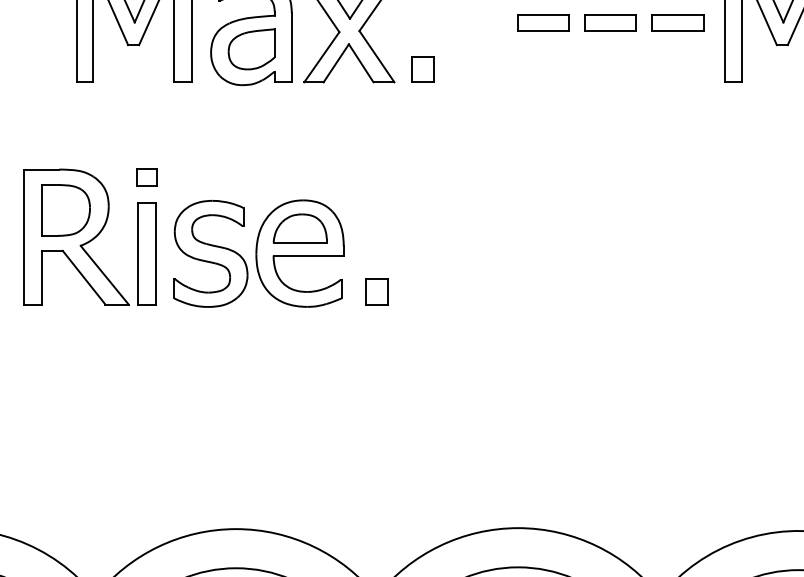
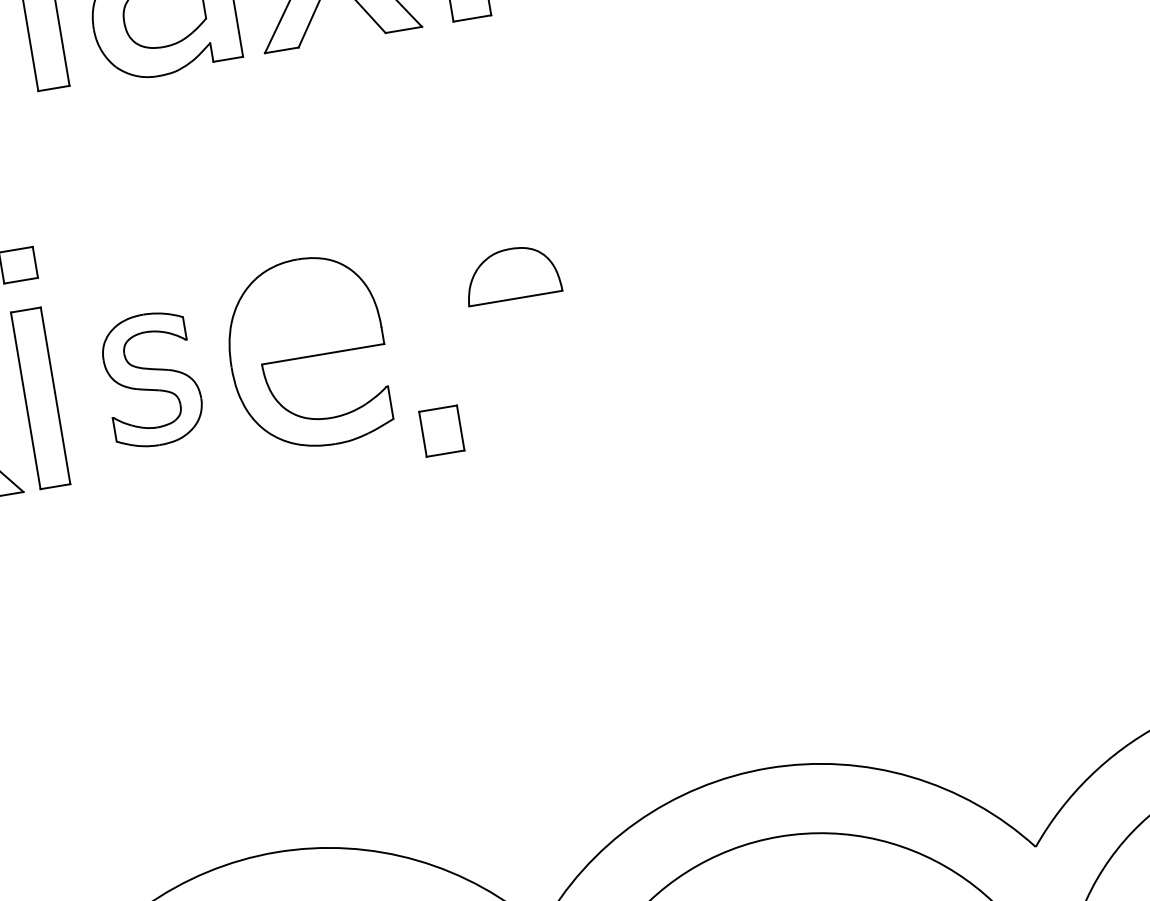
part: (299, 228) -> (510, 274), moved
part: (210, 253) -> (151, 379), size x0.7
part: (376, 291) -> (441, 430), moved

